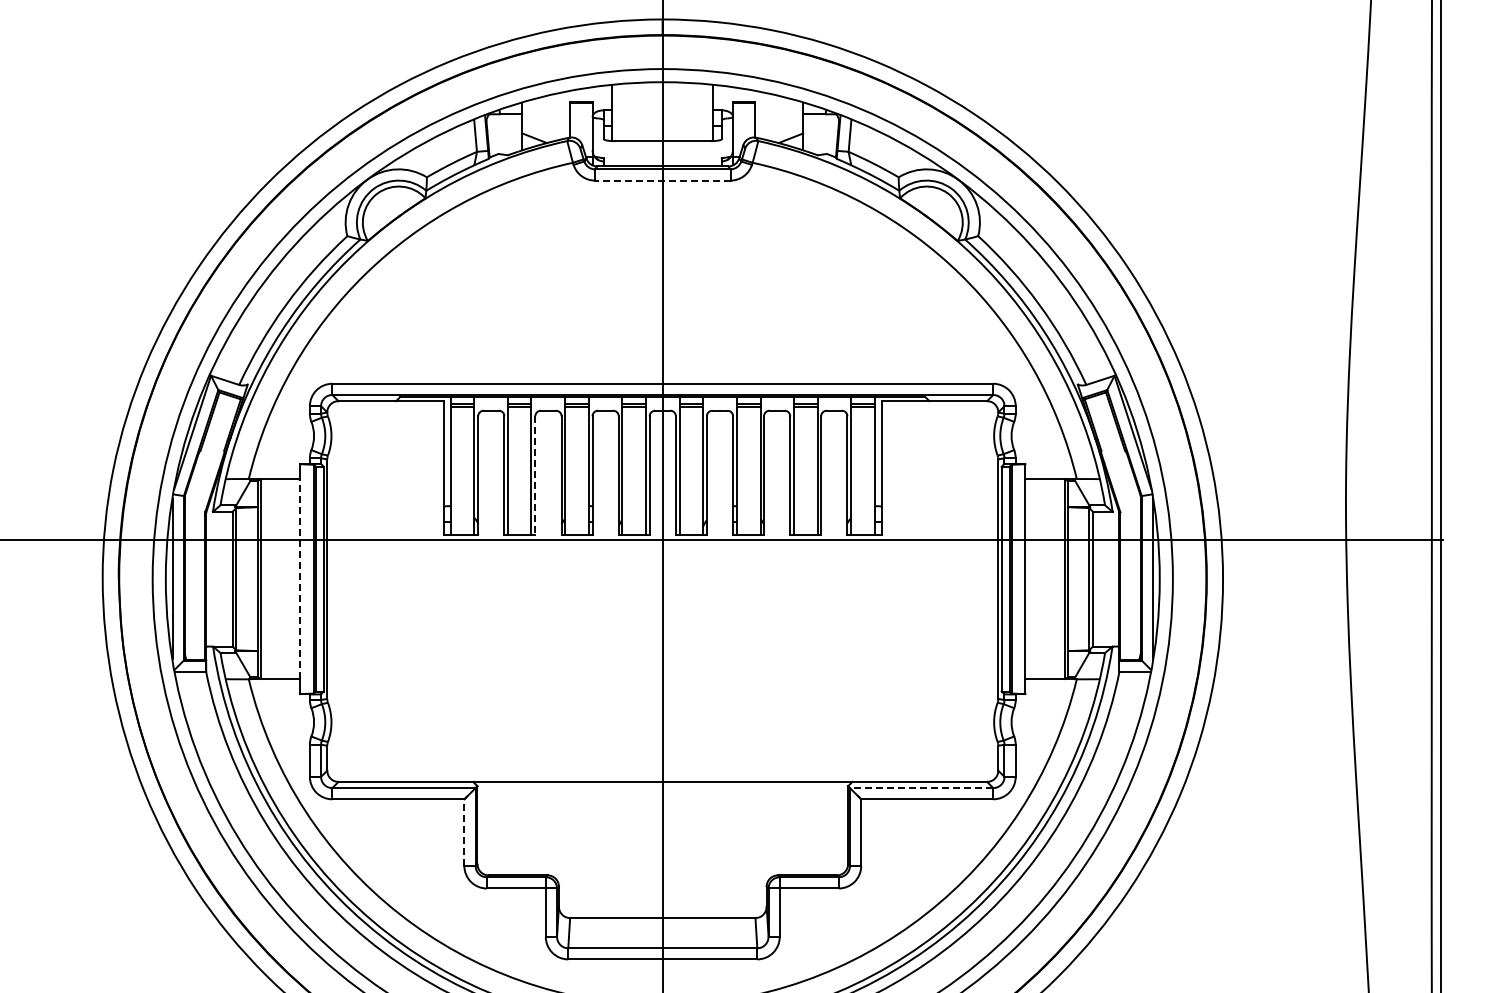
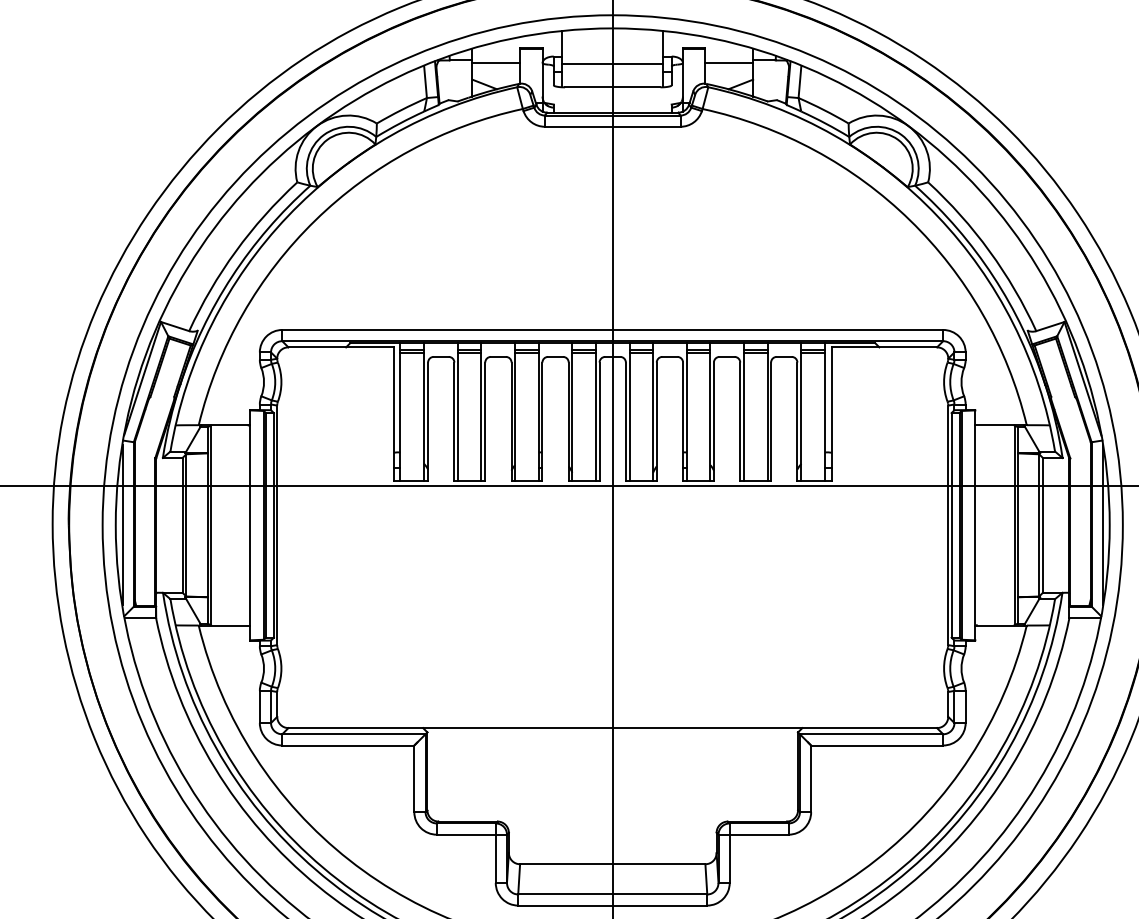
line: (546, 117) -> (496, 63), added
line: (662, 117) -> (612, 63), added
line: (779, 117) -> (729, 63), added
line: (662, 180) -> (612, 126), dashed -> solid
line: (535, 476) -> (485, 422), dashed -> solid
line: (300, 579) -> (250, 525), dashed -> solid
line: (921, 788) -> (871, 734), dashed -> solid
line: (464, 832) -> (414, 778), dashed -> solid

